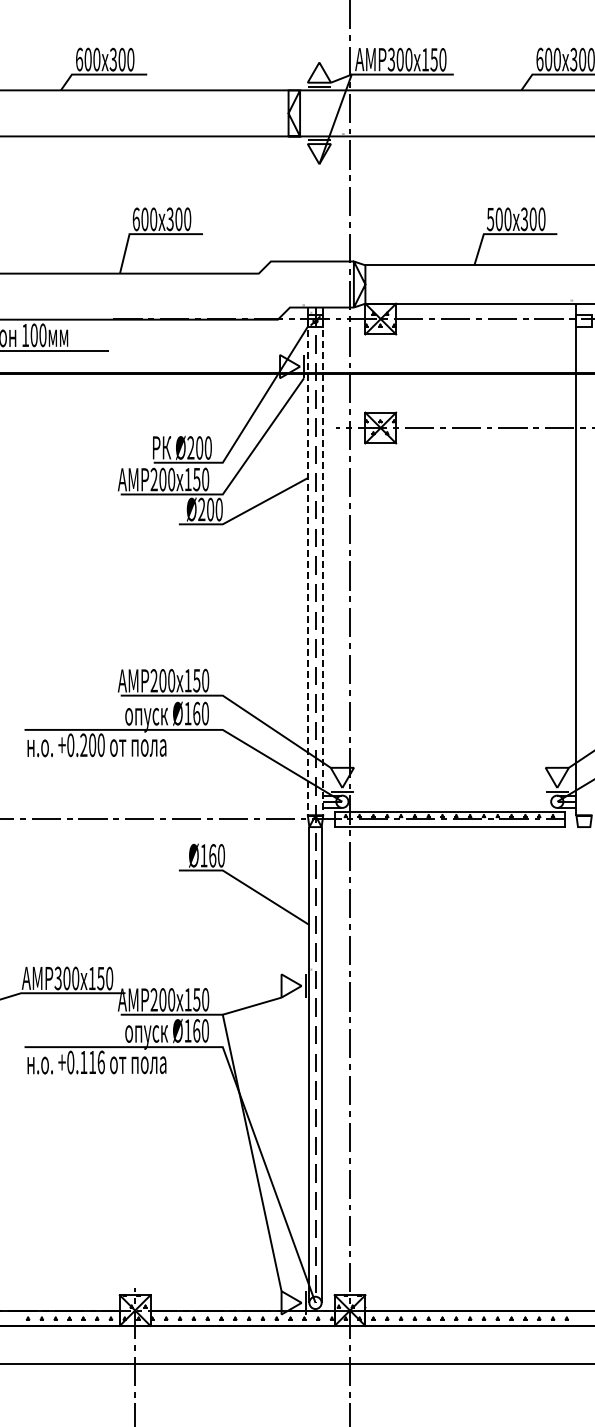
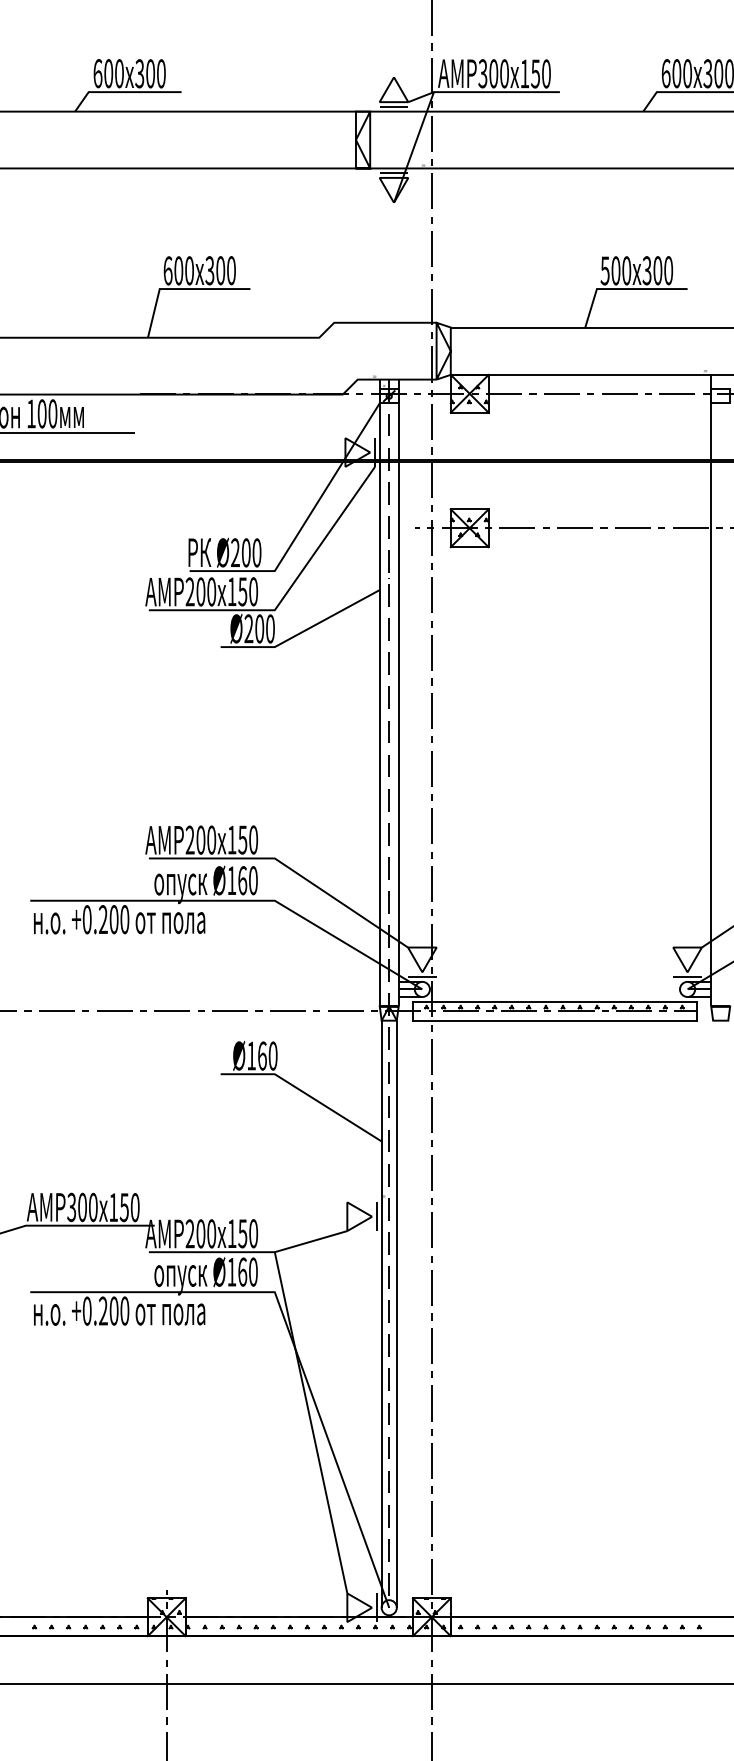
line: (307, 562) -> (379, 694), dashed -> solid
line: (323, 562) -> (399, 694), dashed -> solid
text: (92, 1062) -> (114, 1311), +0.116 -> +0.200

